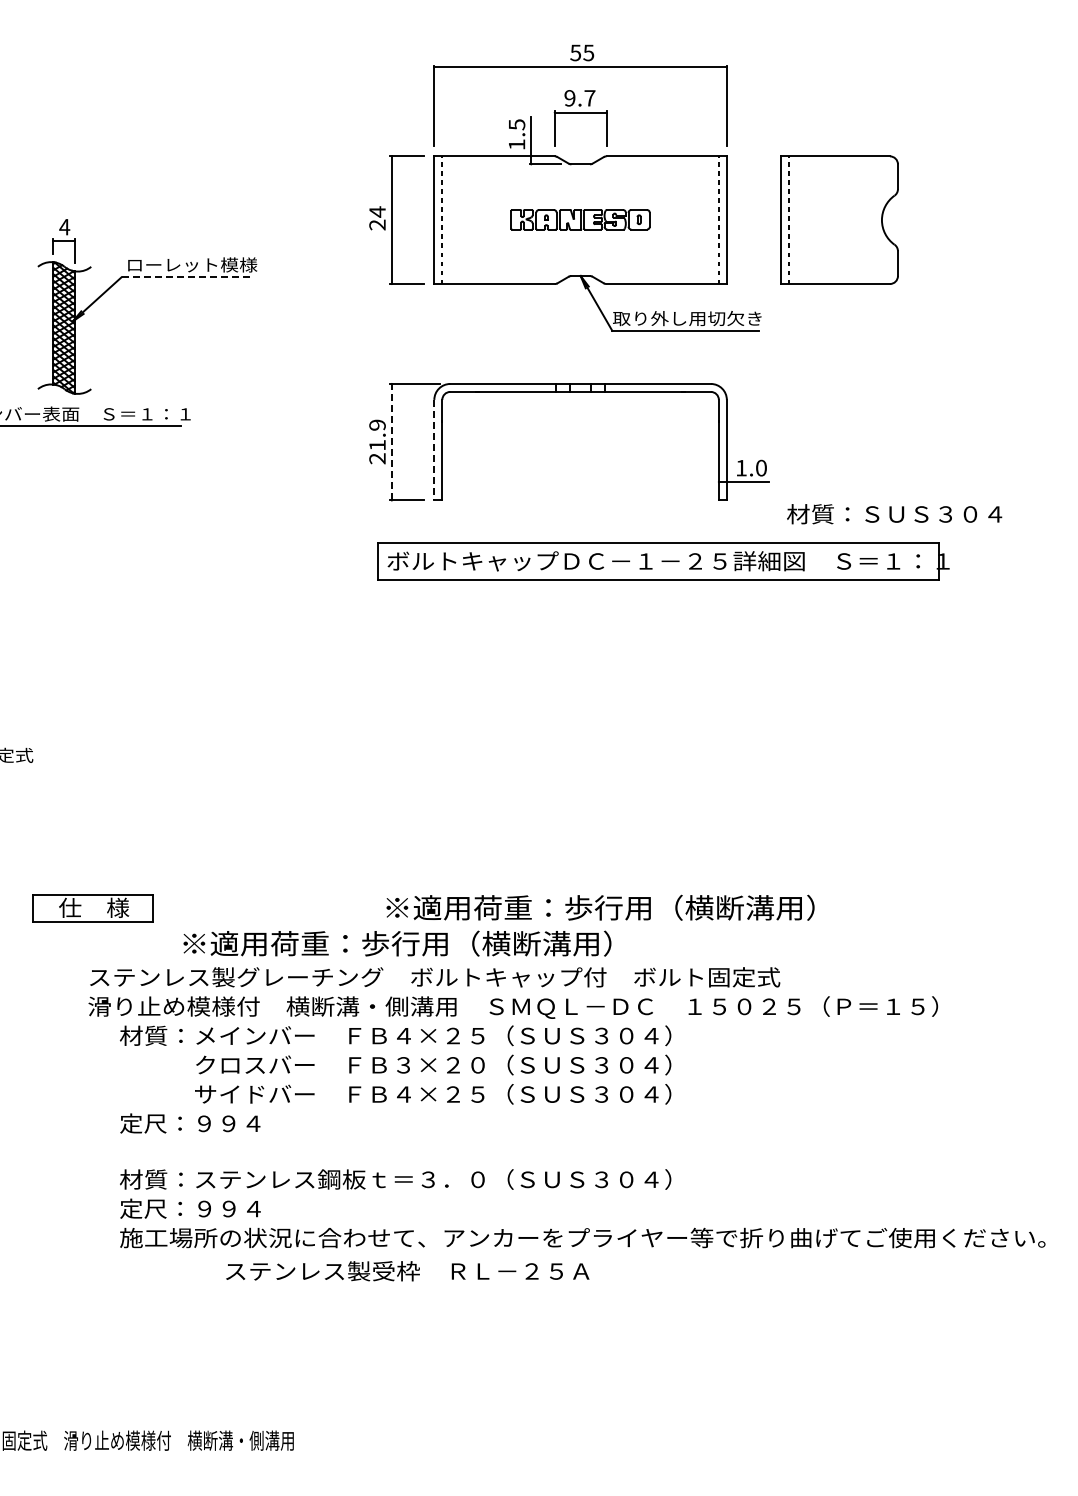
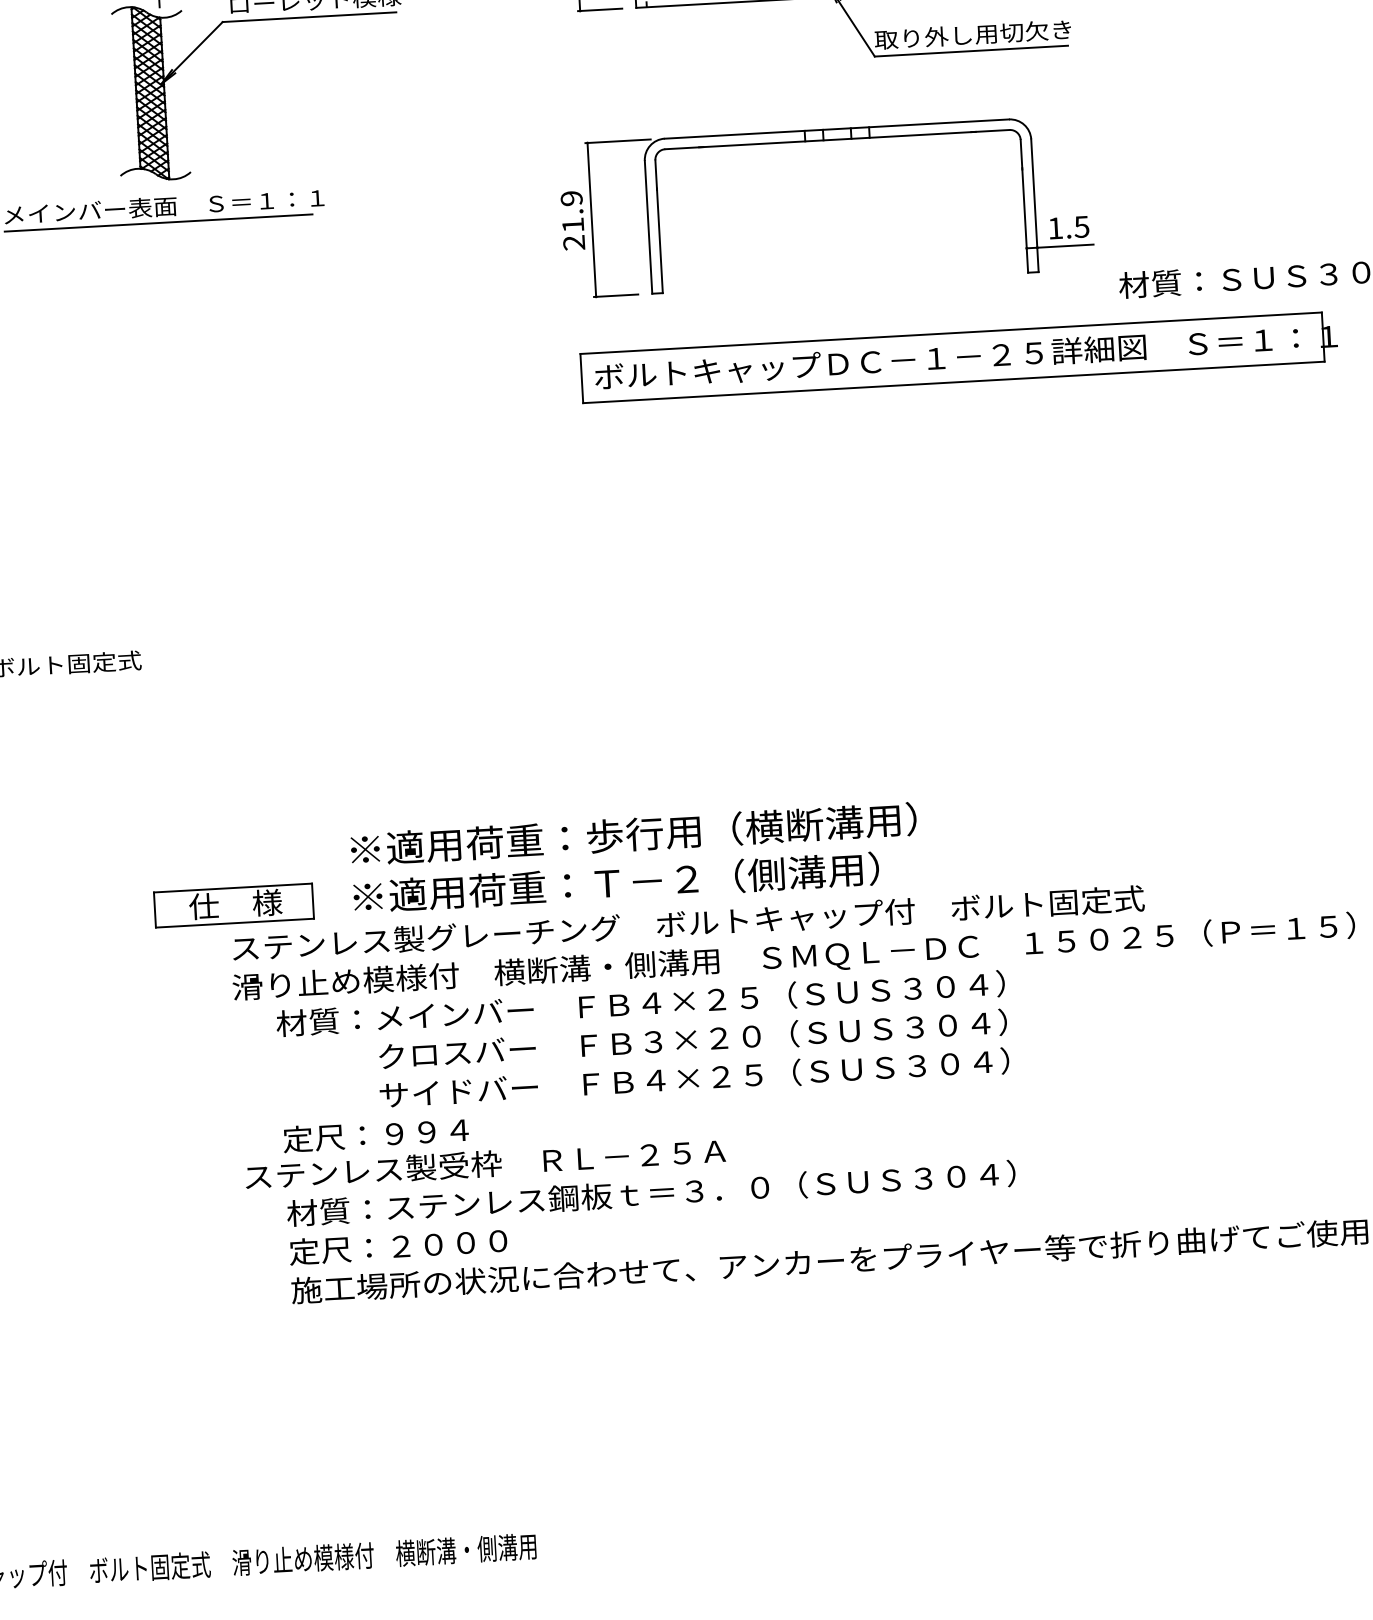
line: (187, 277) -> (309, 17), dashed -> solid
line: (391, 441) -> (591, 219), dashed -> solid
line: (434, 450) -> (648, 227), dashed -> solid
text: (760, 467) -> (1080, 226), 1.0 -> 1.5
text: (600, 907) -> (633, 834), moved
part: (92, 908) -> (233, 905), moved
text: (486, 943) -> (753, 875), ※適用荷重：歩行用（横断溝用） -> ※適用荷重：Ｔ－２（側溝用）
text: (241, 1208) -> (449, 1243), 定尺：９９４ -> 定尺：２０００
text: (407, 1271) -> (485, 1164), moved

